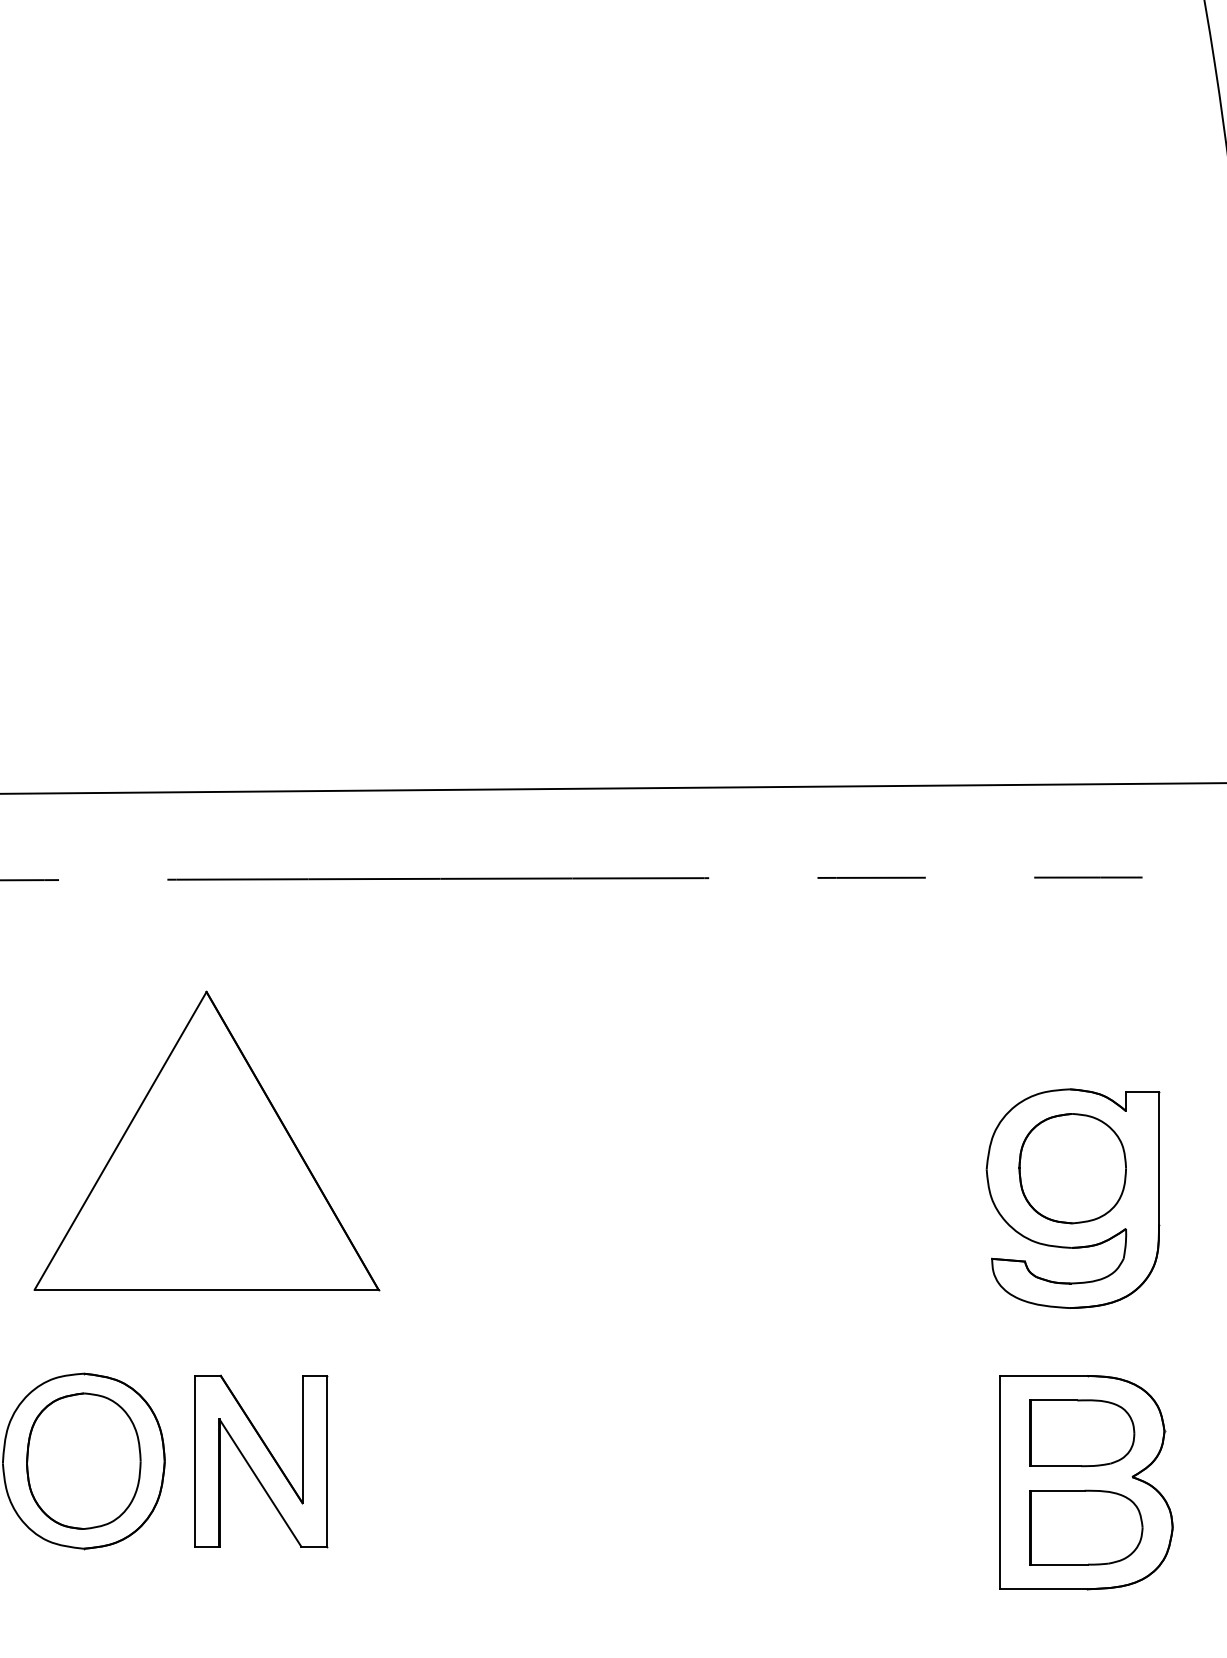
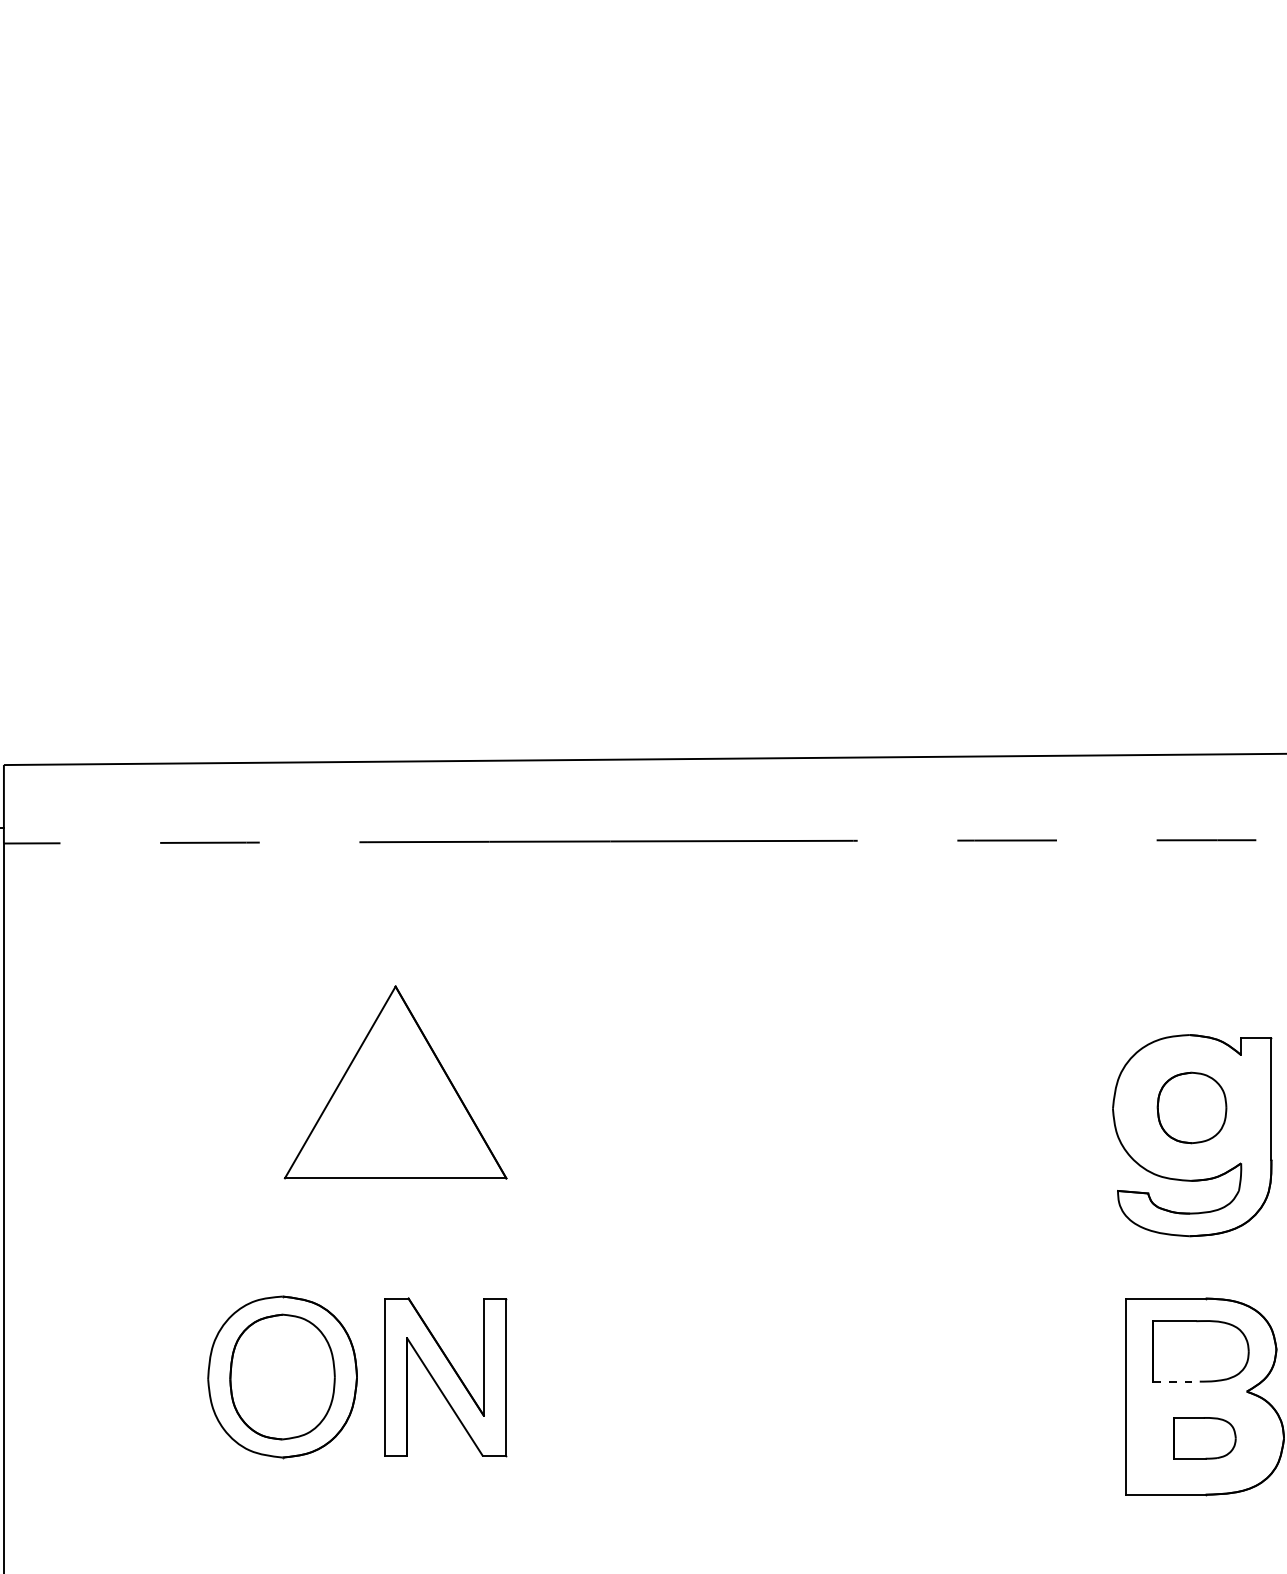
part: (206, 1140) -> (395, 1082), size x0.7
part: (1072, 1168) -> (1191, 1107), size x0.7
line: (1055, 1466) -> (1176, 1381), solid -> dashed
part: (1086, 1528) -> (1204, 1438), size x0.6

